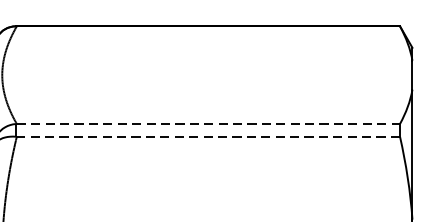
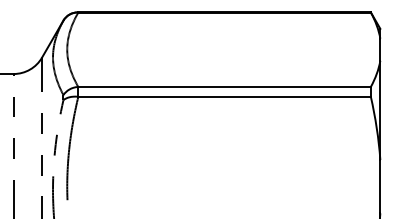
line: (209, 123) -> (225, 86), dashed -> solid
line: (208, 136) -> (224, 96), dashed -> solid

